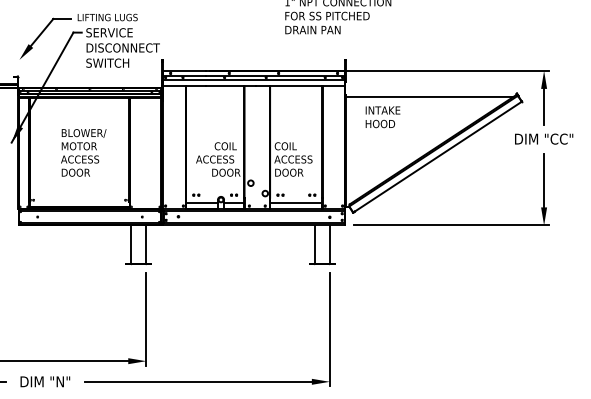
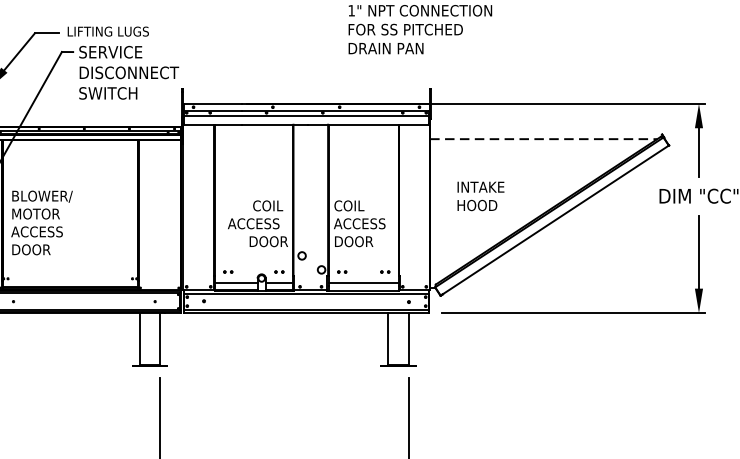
line: (429, 96) -> (543, 138), solid -> dashed
text: (382, 117) -> (480, 196), moved
text: (83, 152) -> (41, 222), moved

